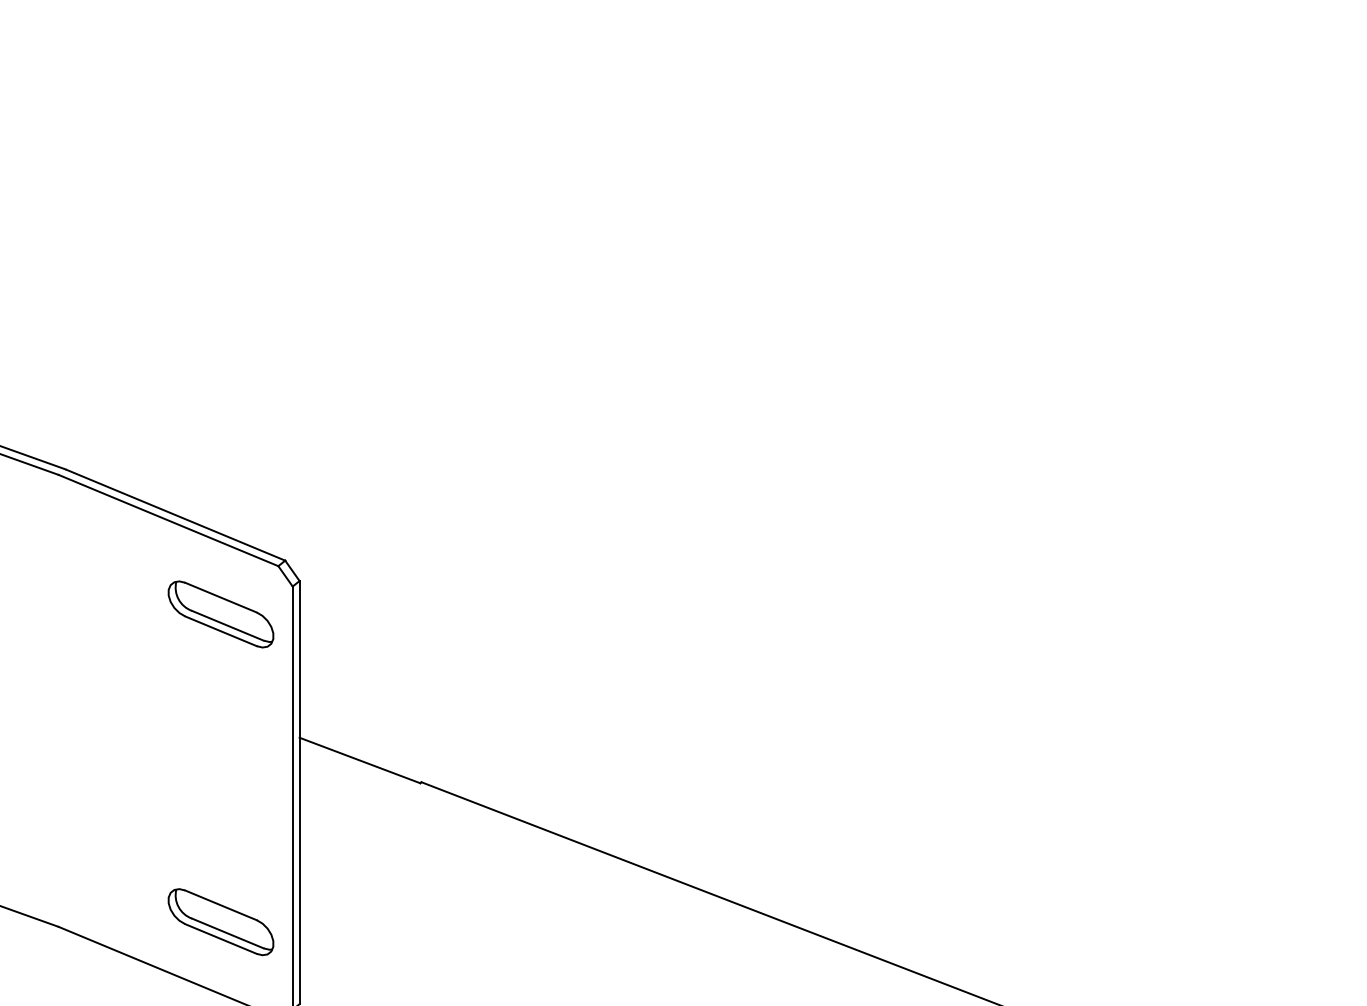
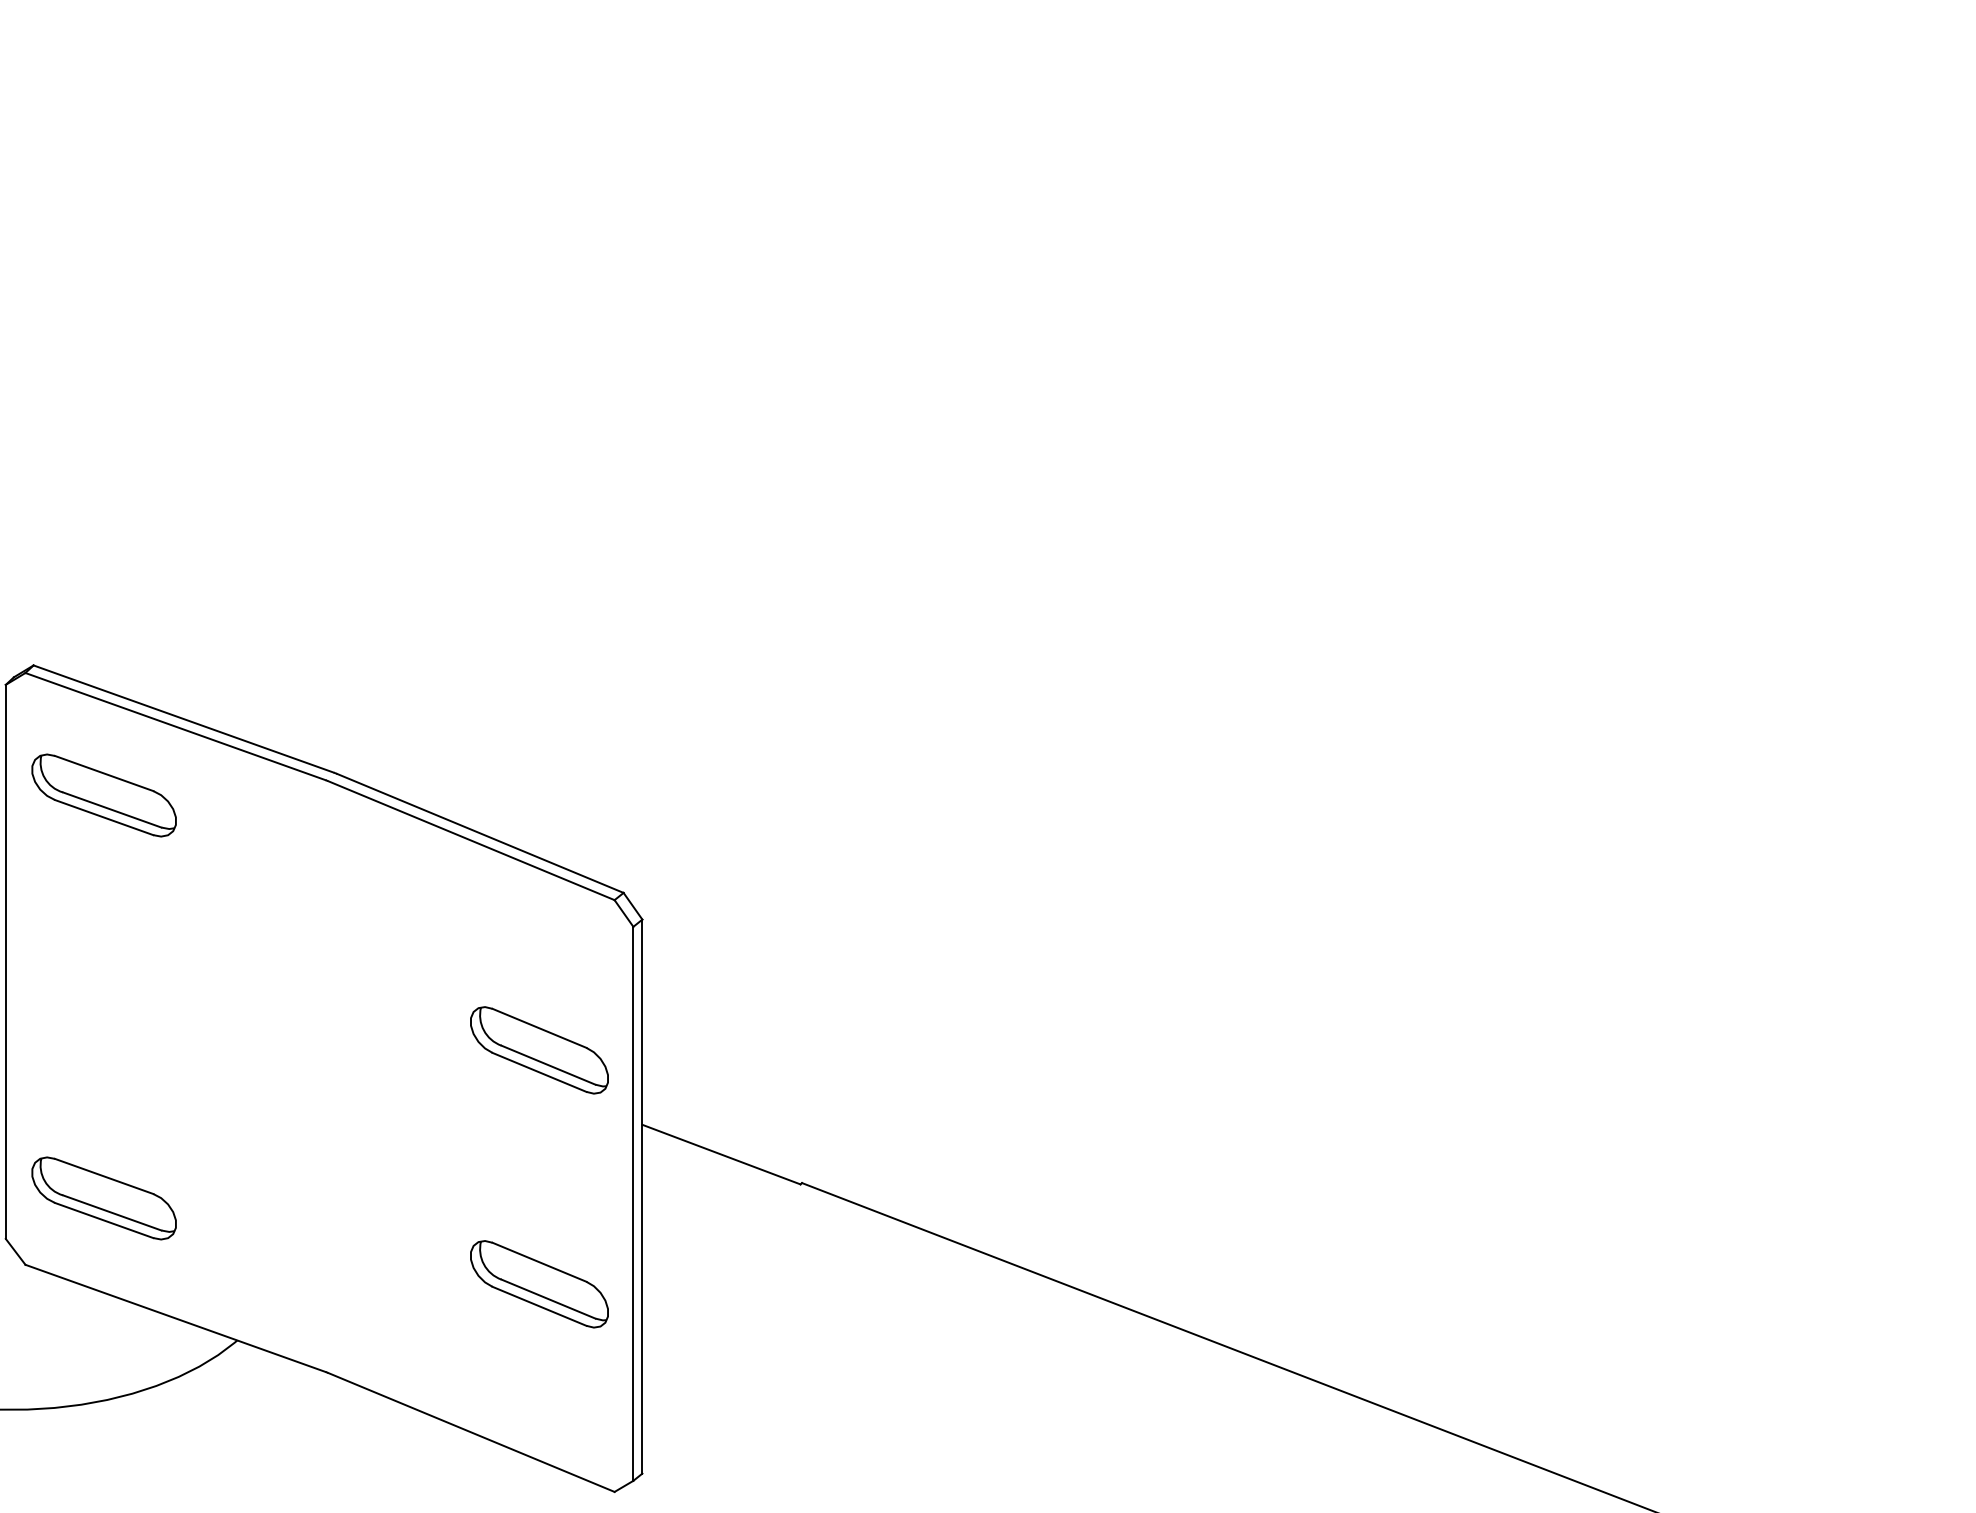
part: (221, 614) -> (539, 1050), moved
part: (221, 922) -> (539, 1284), moved

